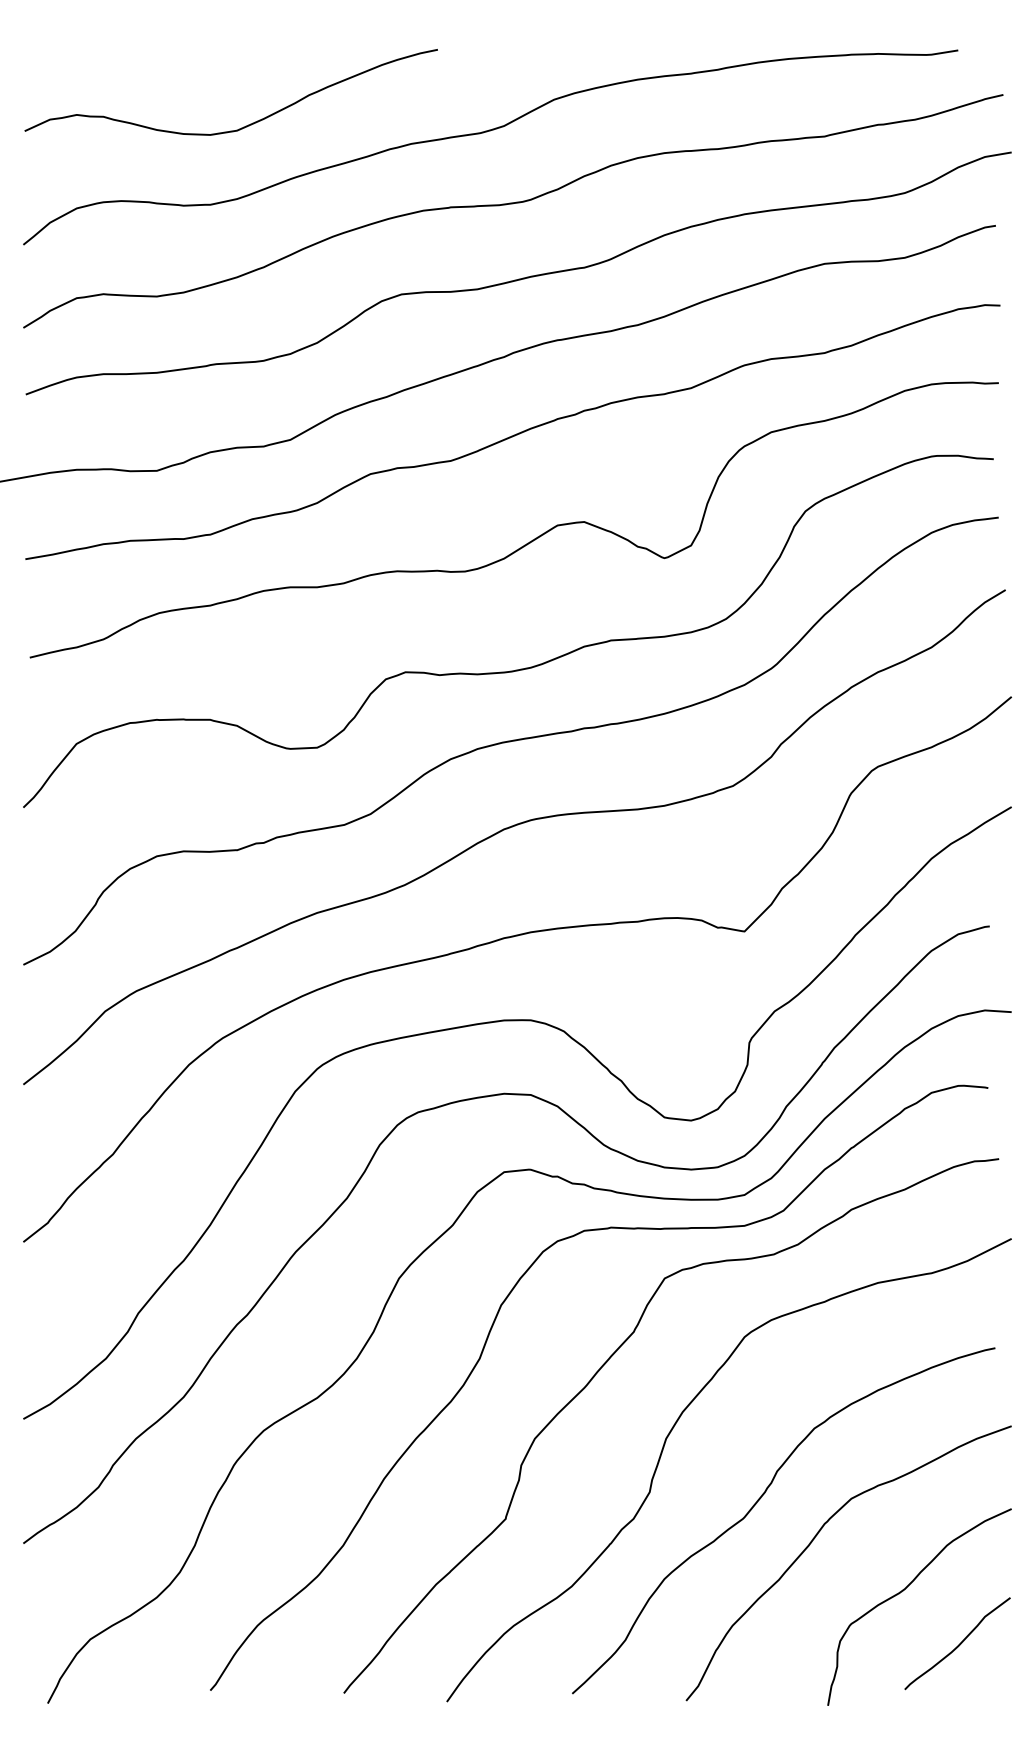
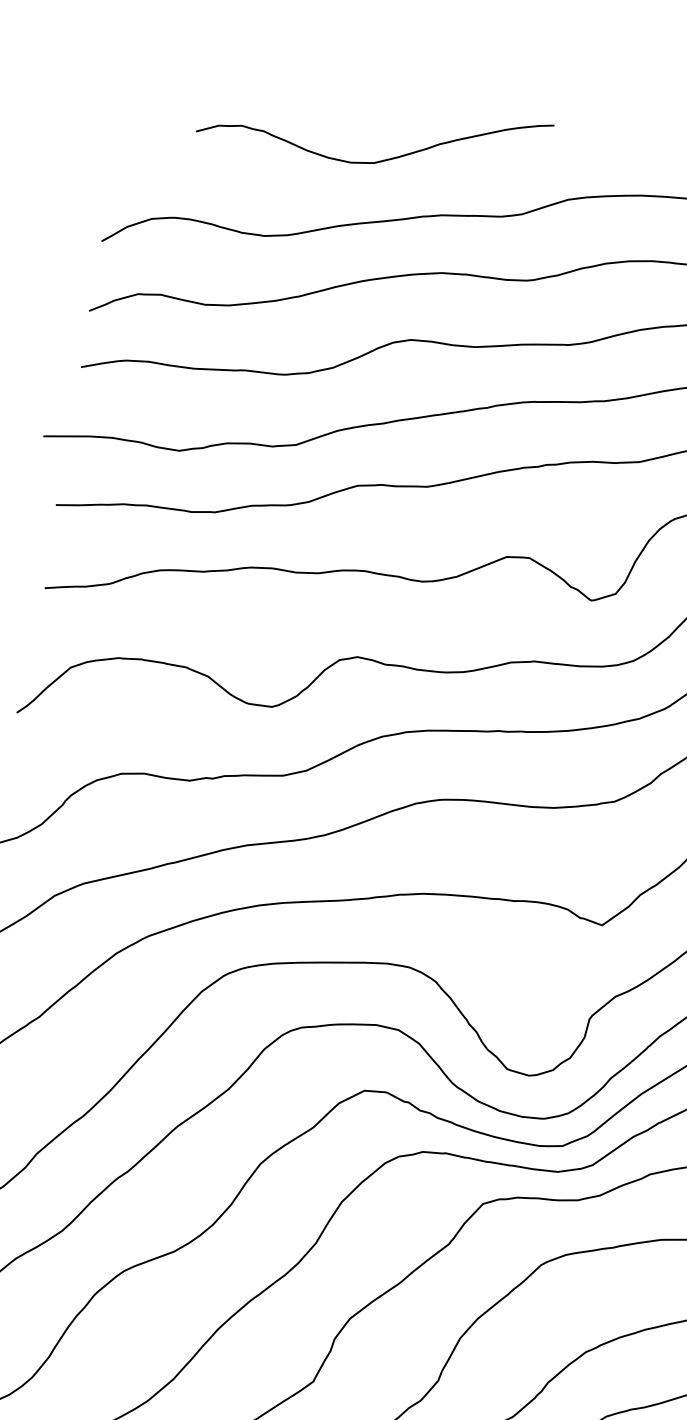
curve: (243, 126) -> (379, 160), moved

